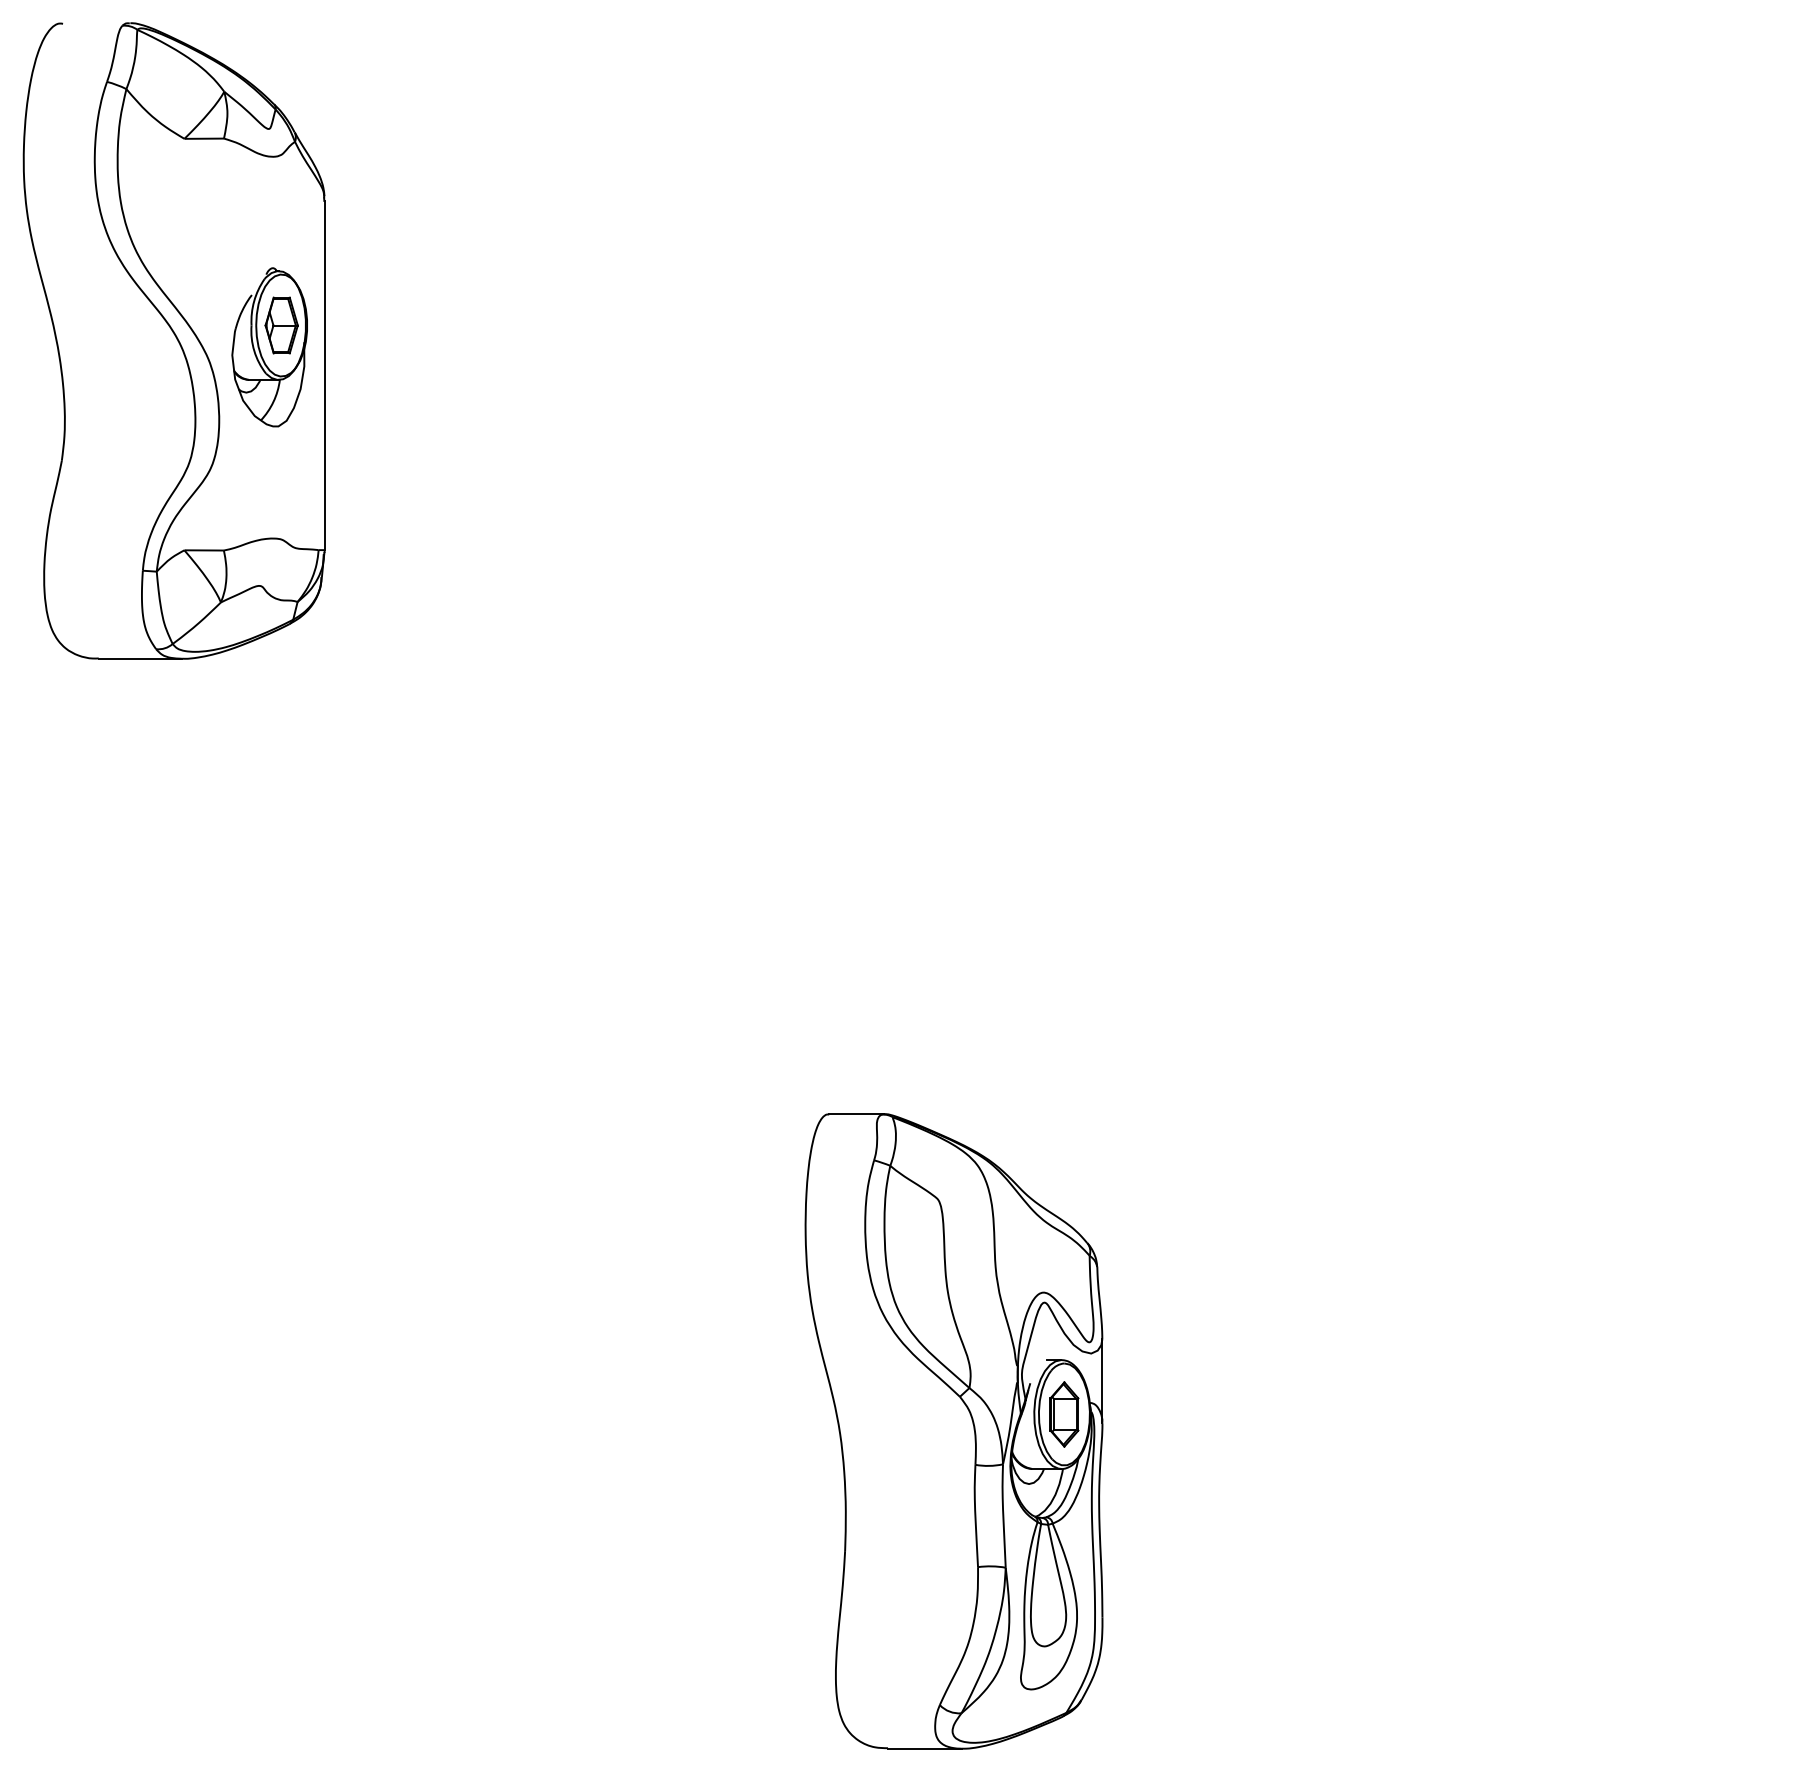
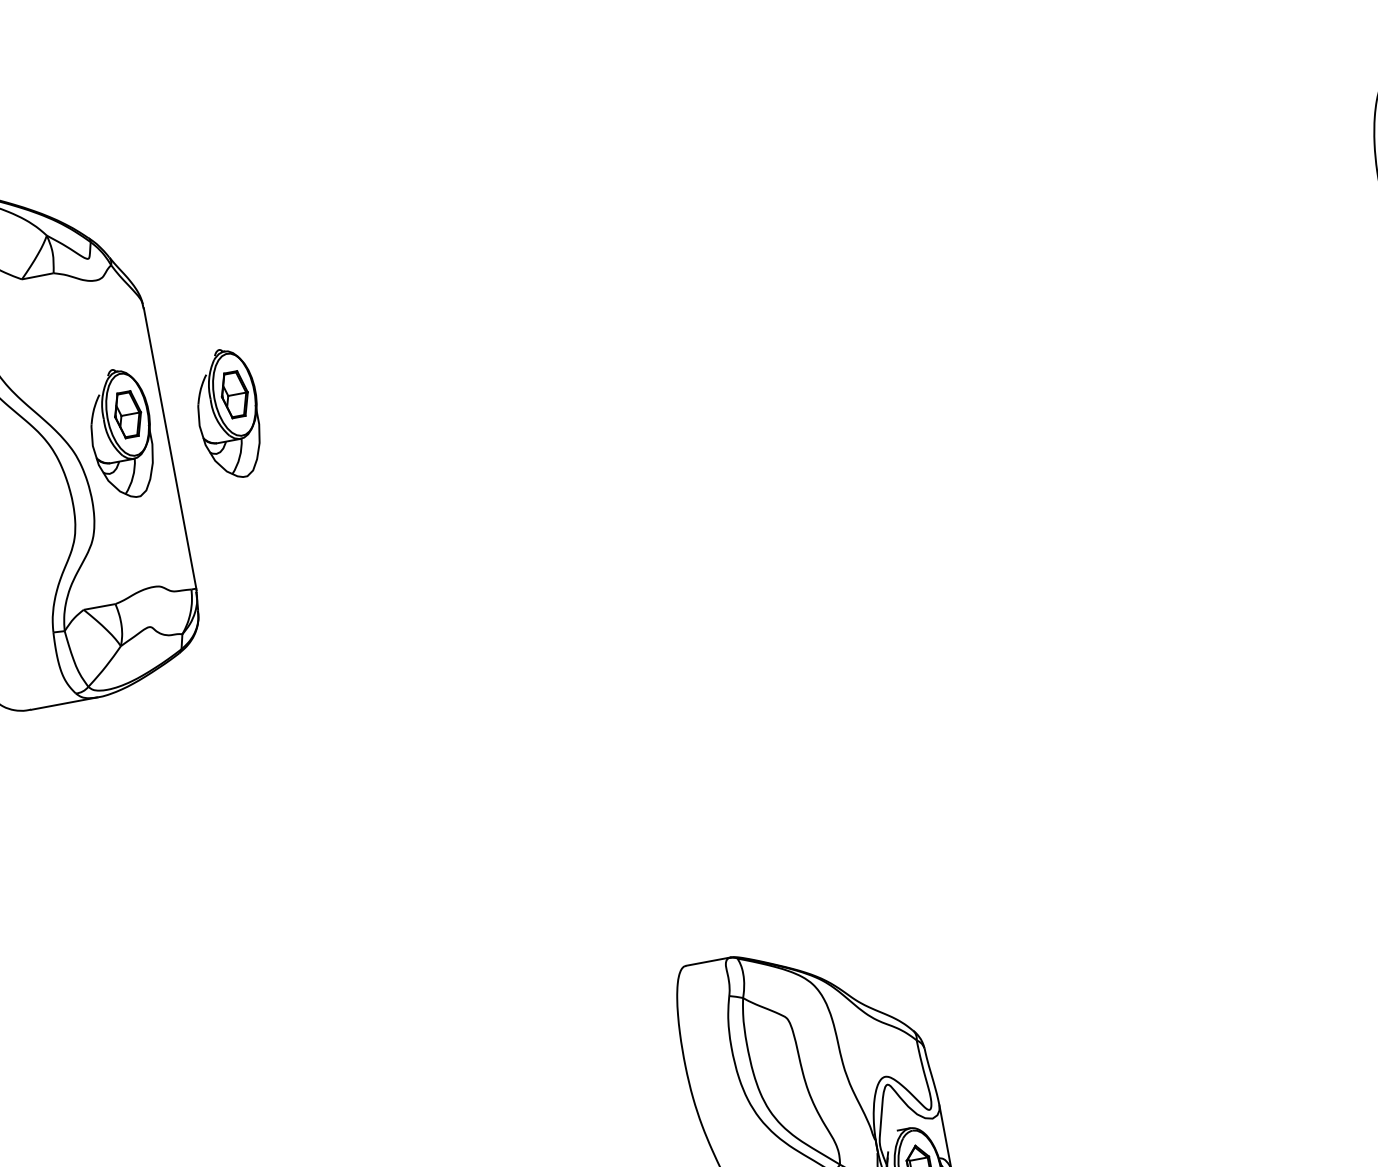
part: (402, 347) -> (228, 414), added

